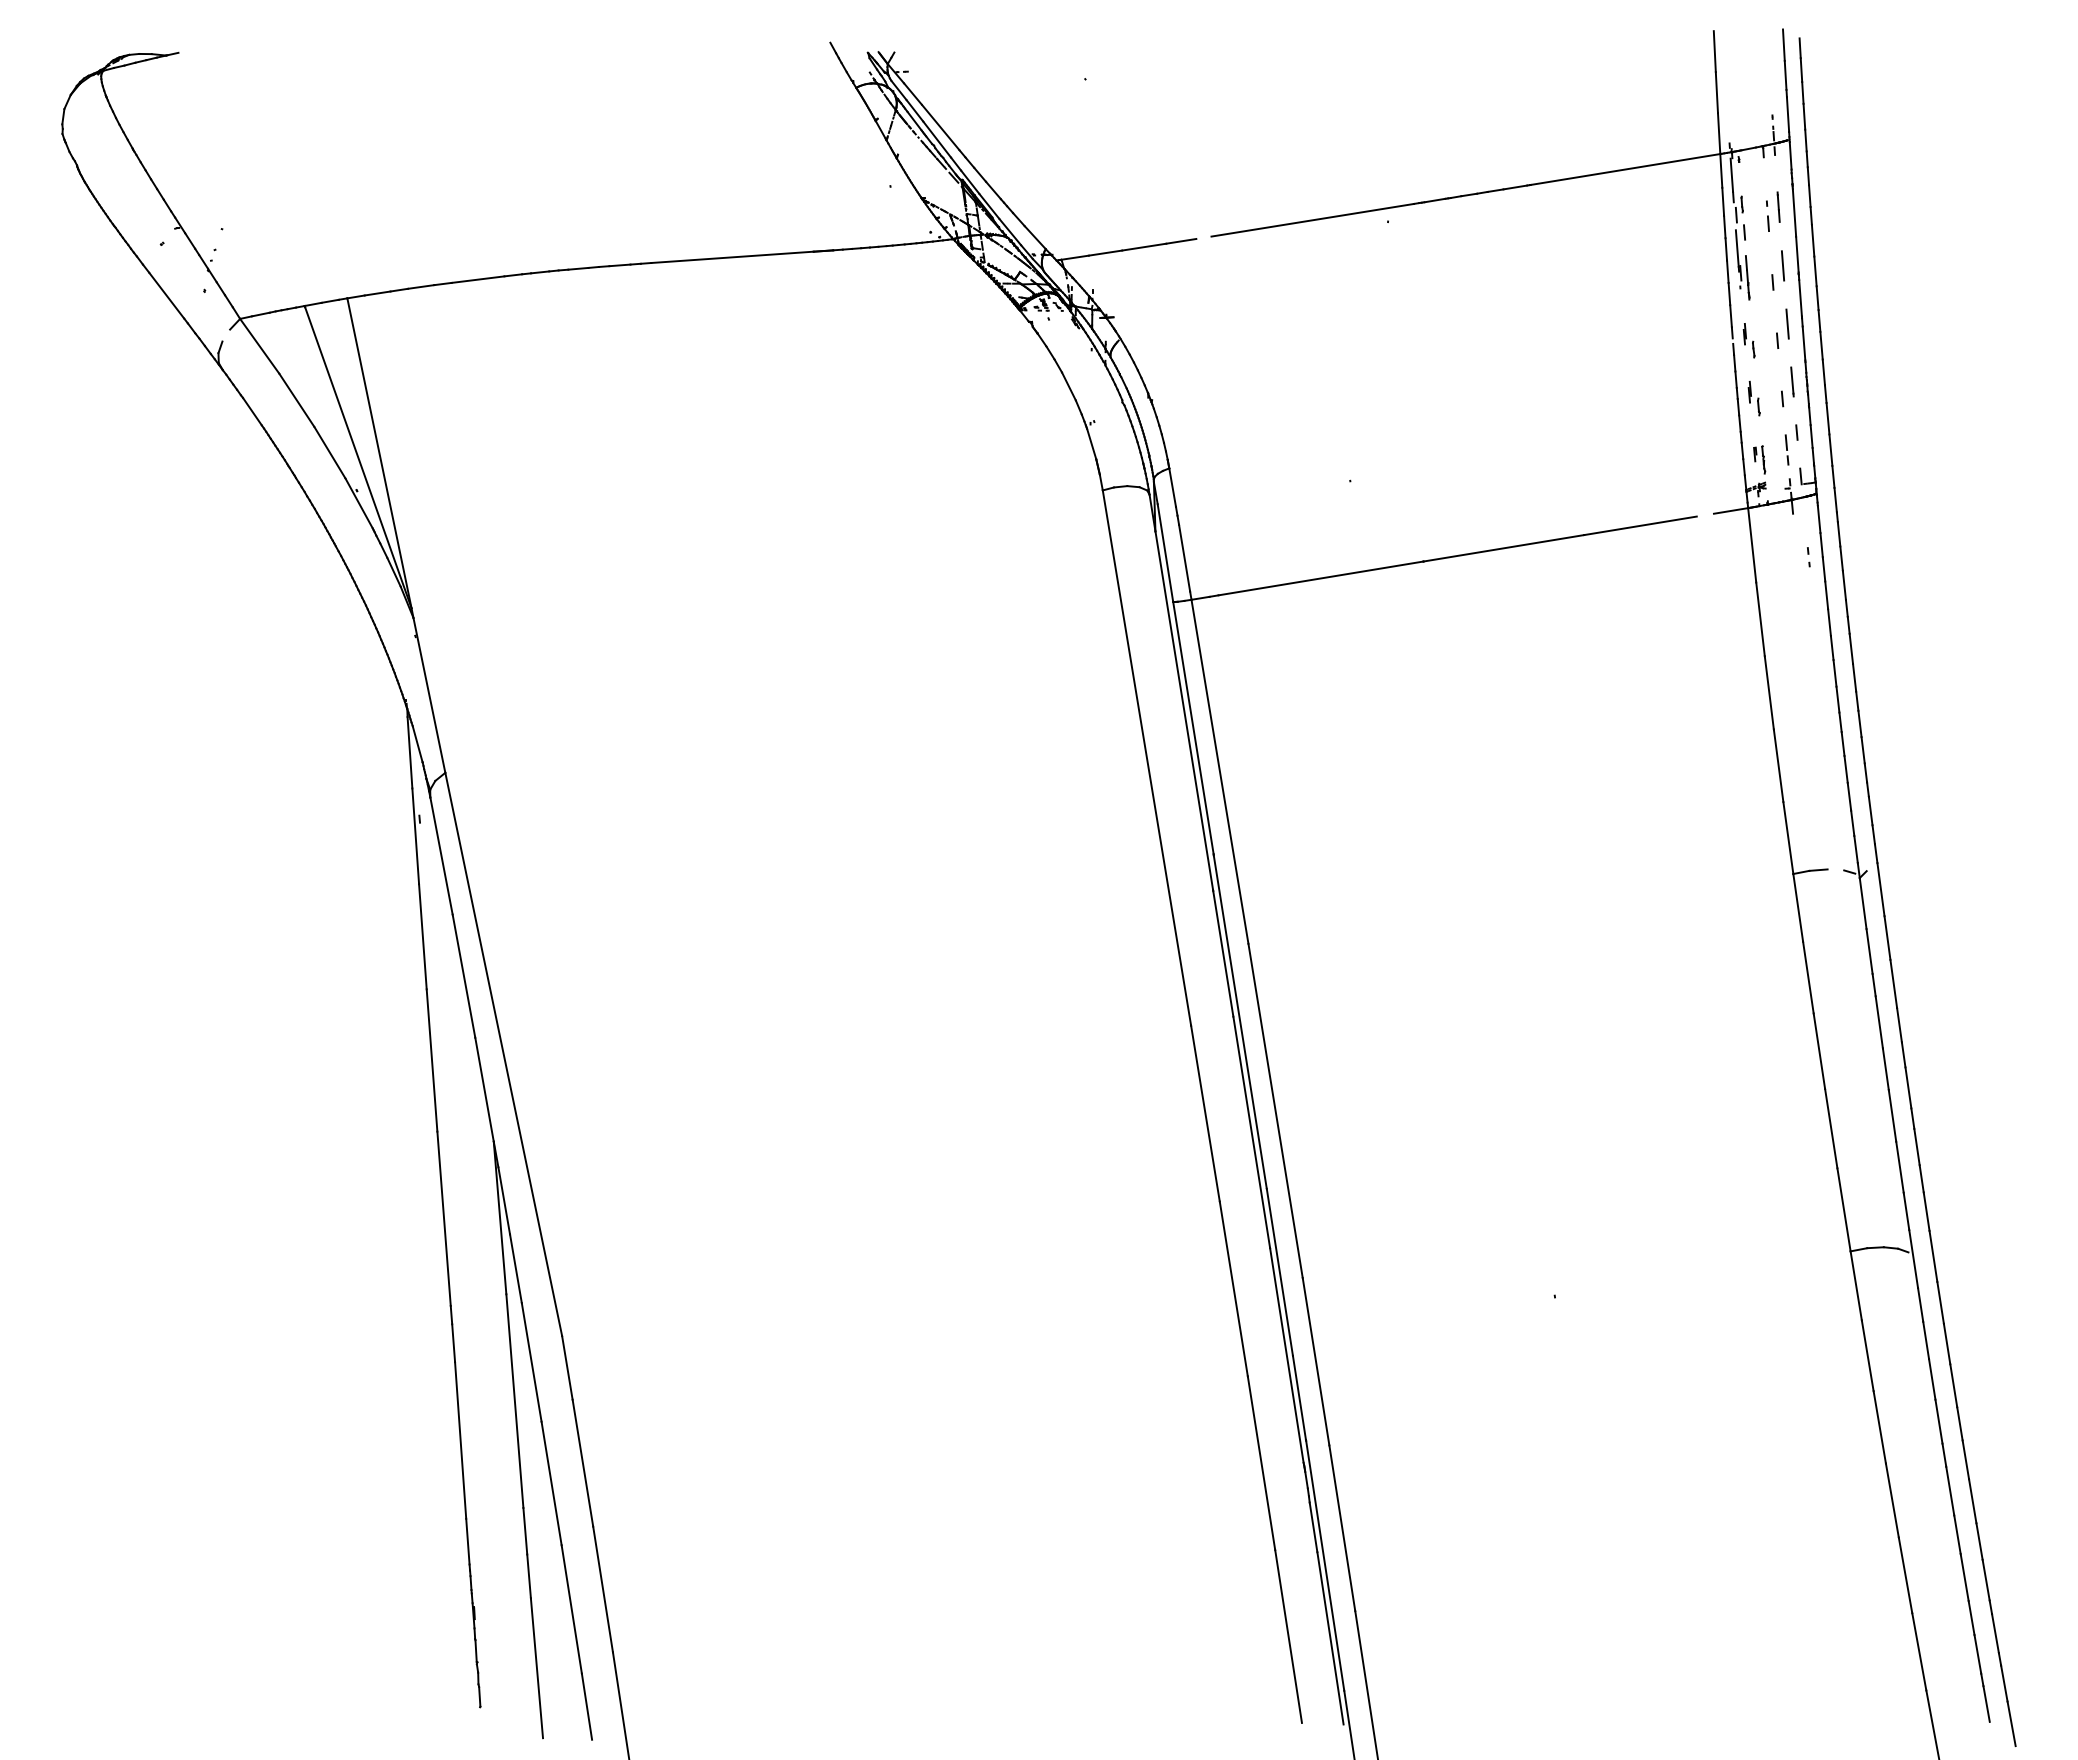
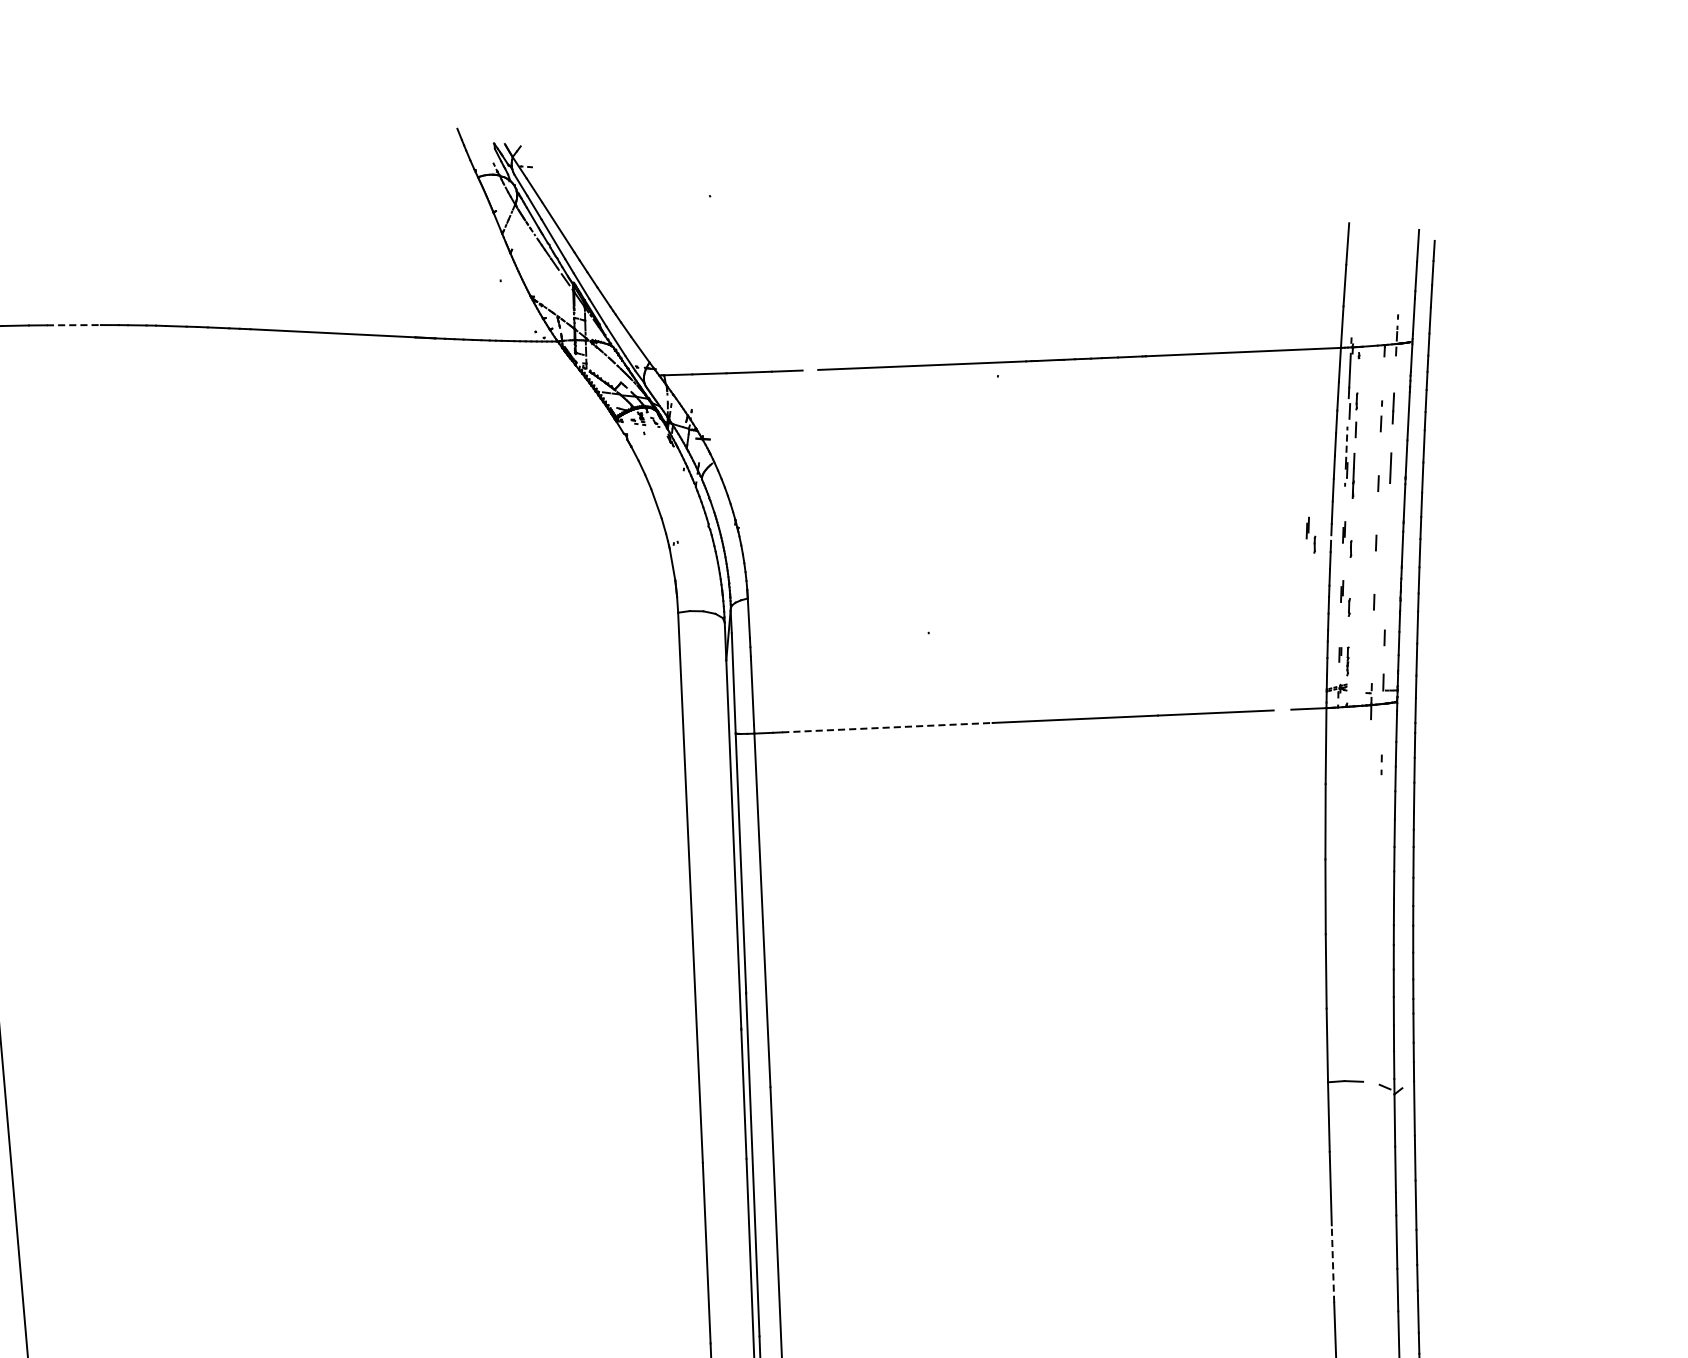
line: (1737, 248) -> (1346, 445), solid -> dashed
line: (478, 279) -> (74, 325), solid -> dashed
line: (1787, 323) -> (1388, 526), removed
part: (1712, 340) -> (1310, 534), added
line: (1792, 381) -> (1386, 585), removed
line: (1786, 449) -> (1372, 653), removed
line: (1320, 578) -> (886, 727), solid -> dashed
line: (1819, 1050) -> (1333, 1263), solid -> dashed

